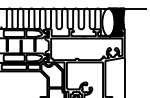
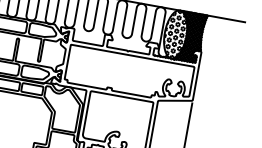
hatch: (108, 22) -> (175, 34), added

